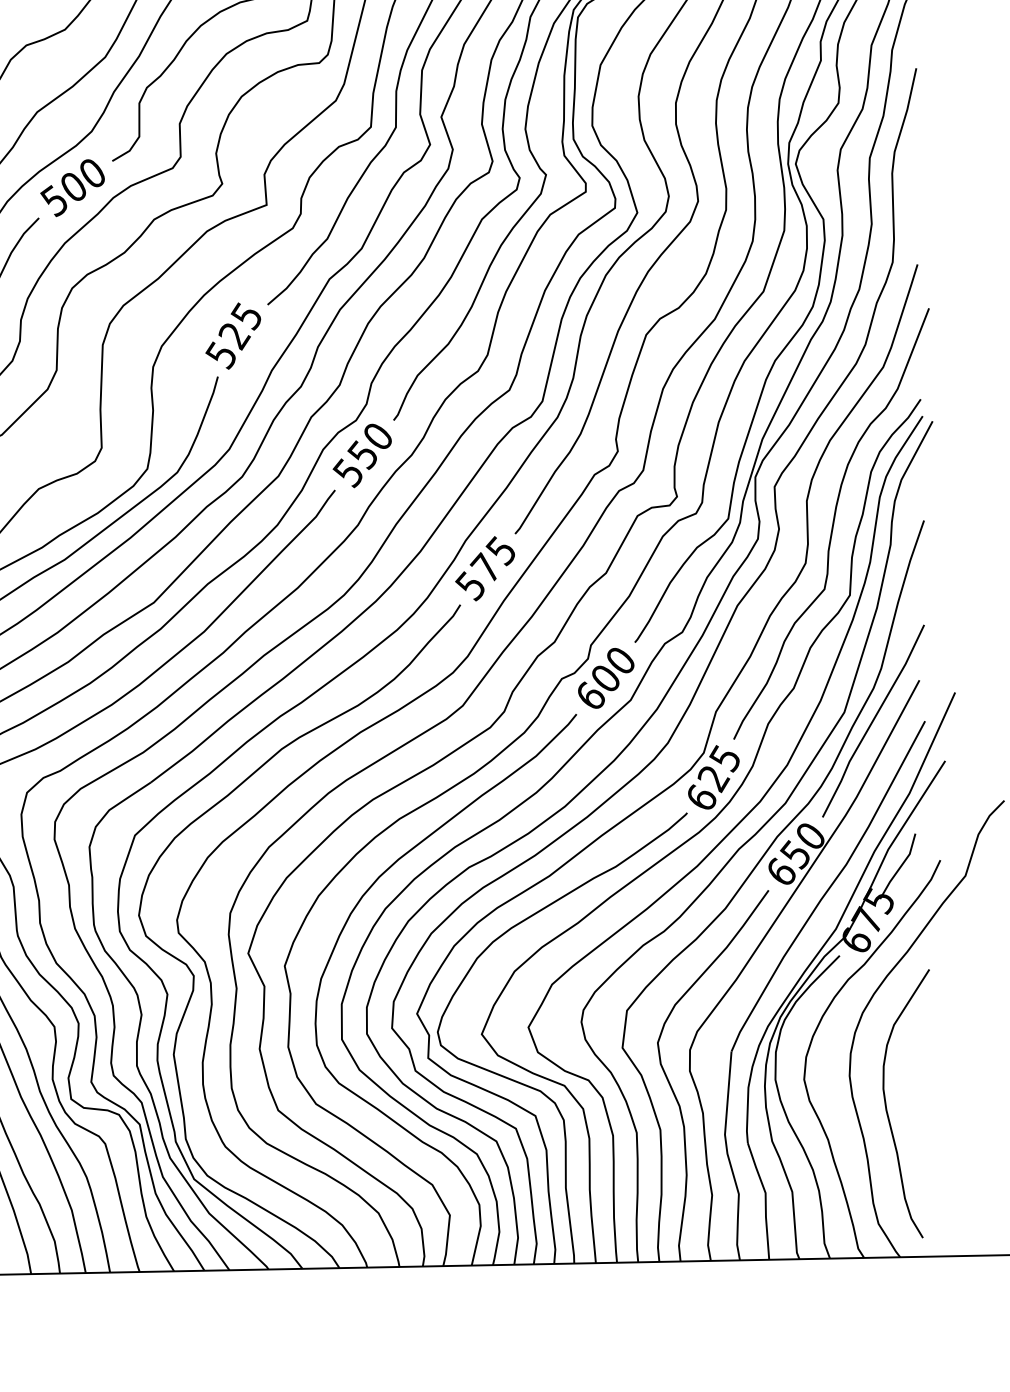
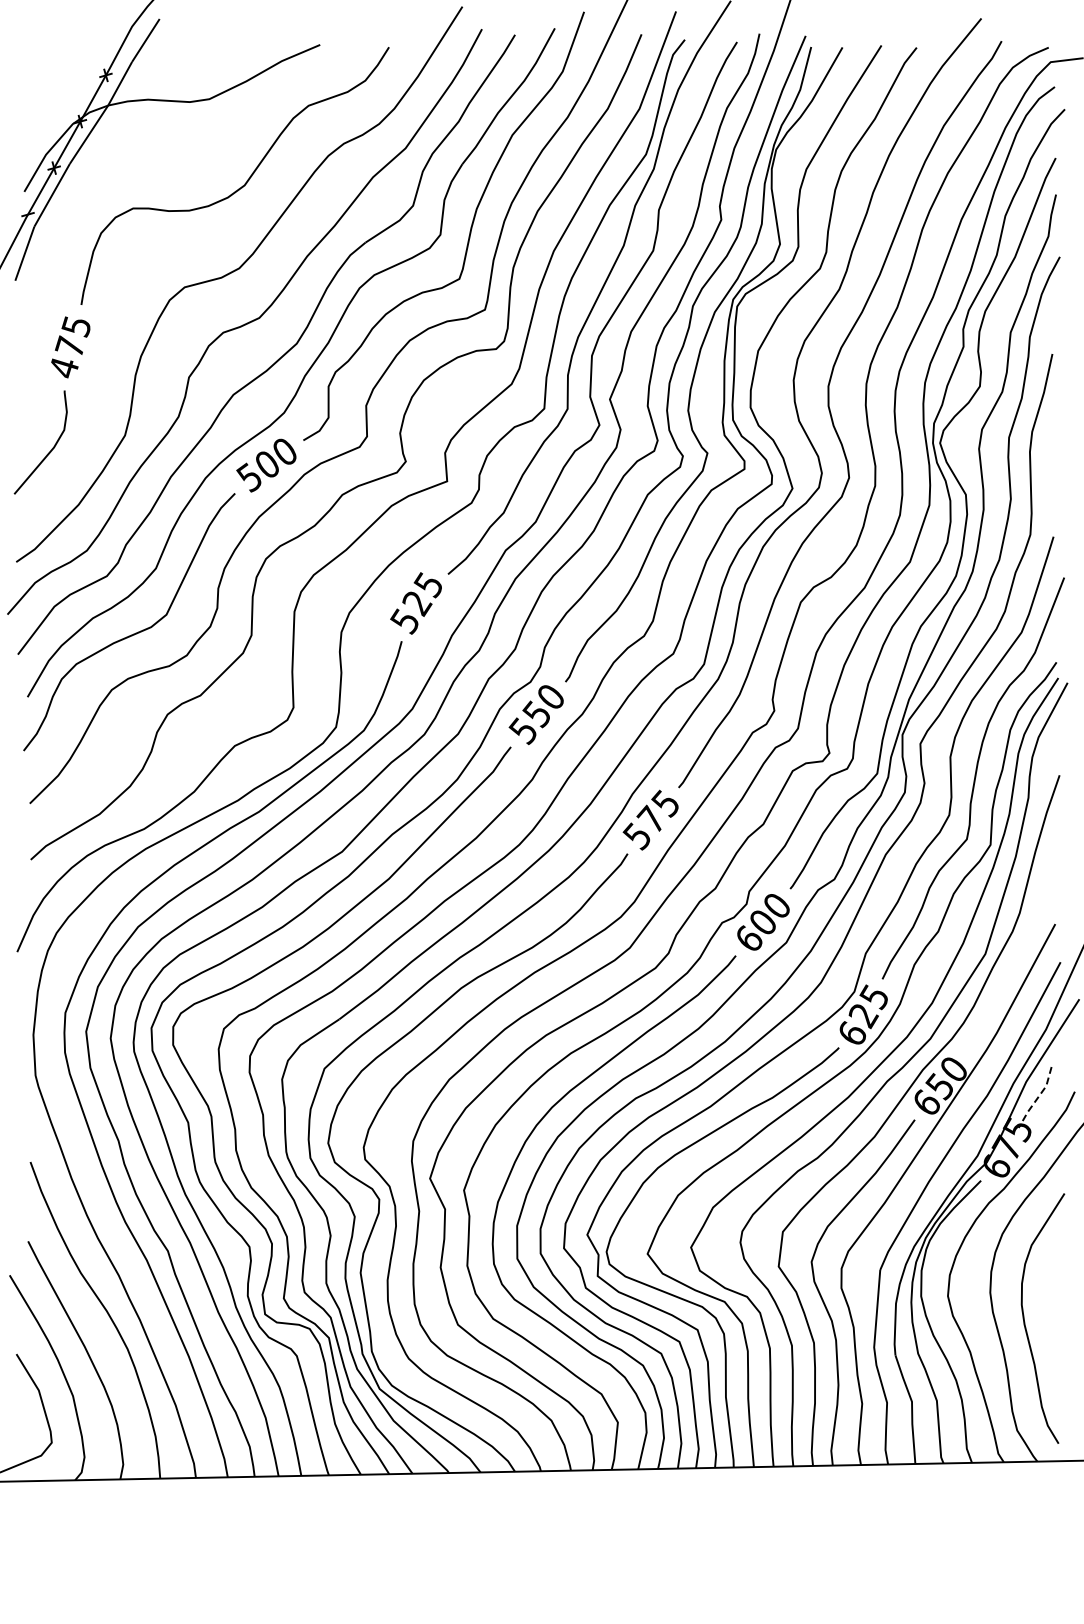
curve: (873, 720) -> (1012, 961), removed
line: (900, 868) -> (1037, 1099), solid -> dashed

